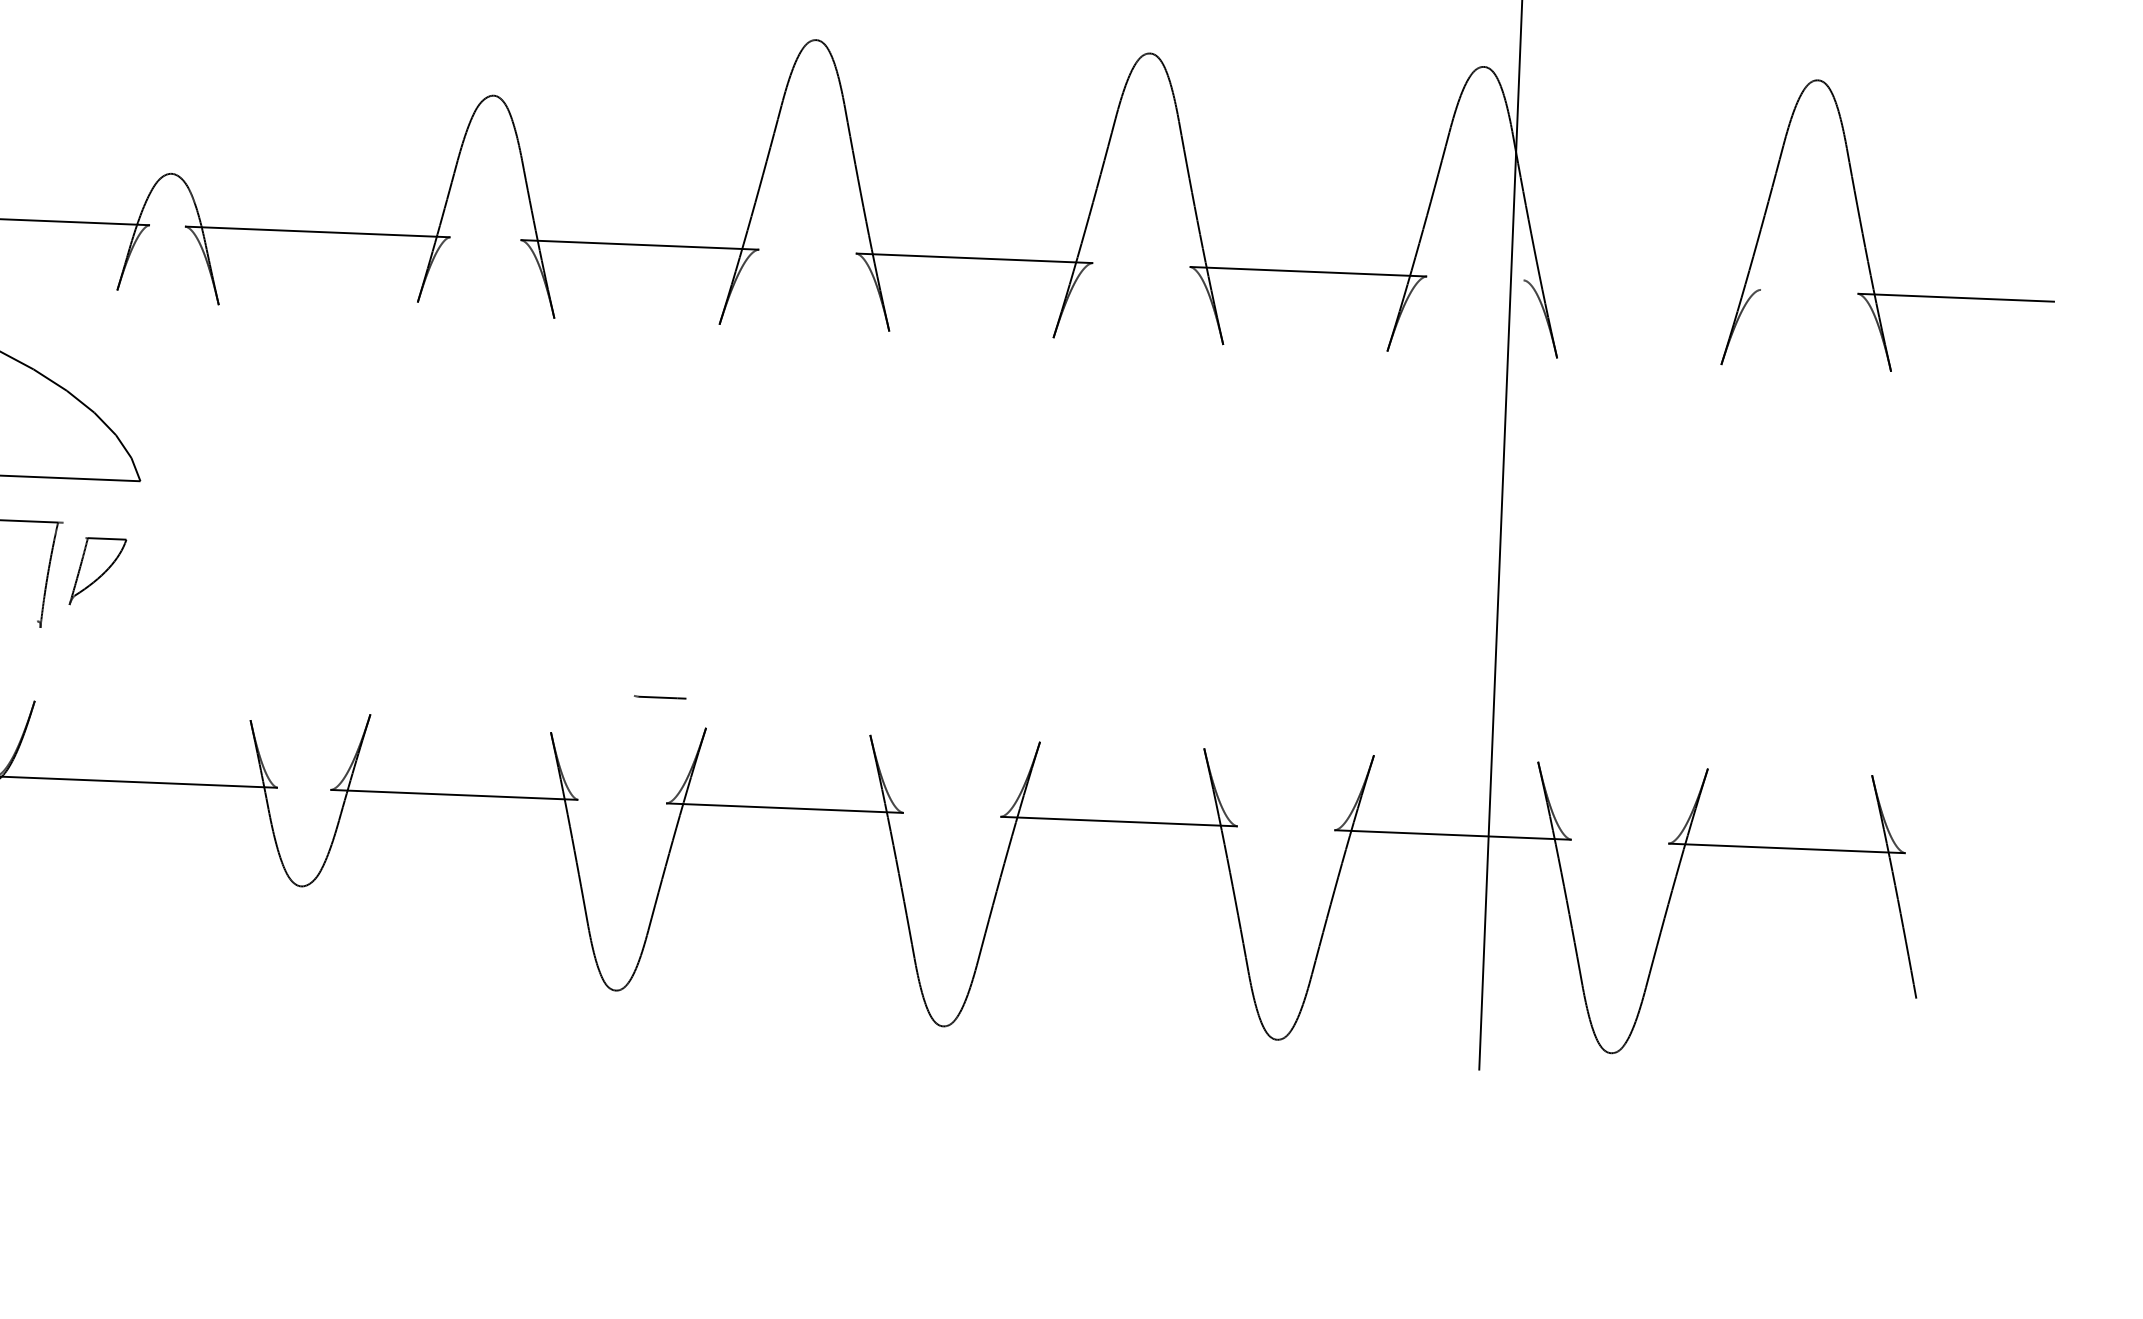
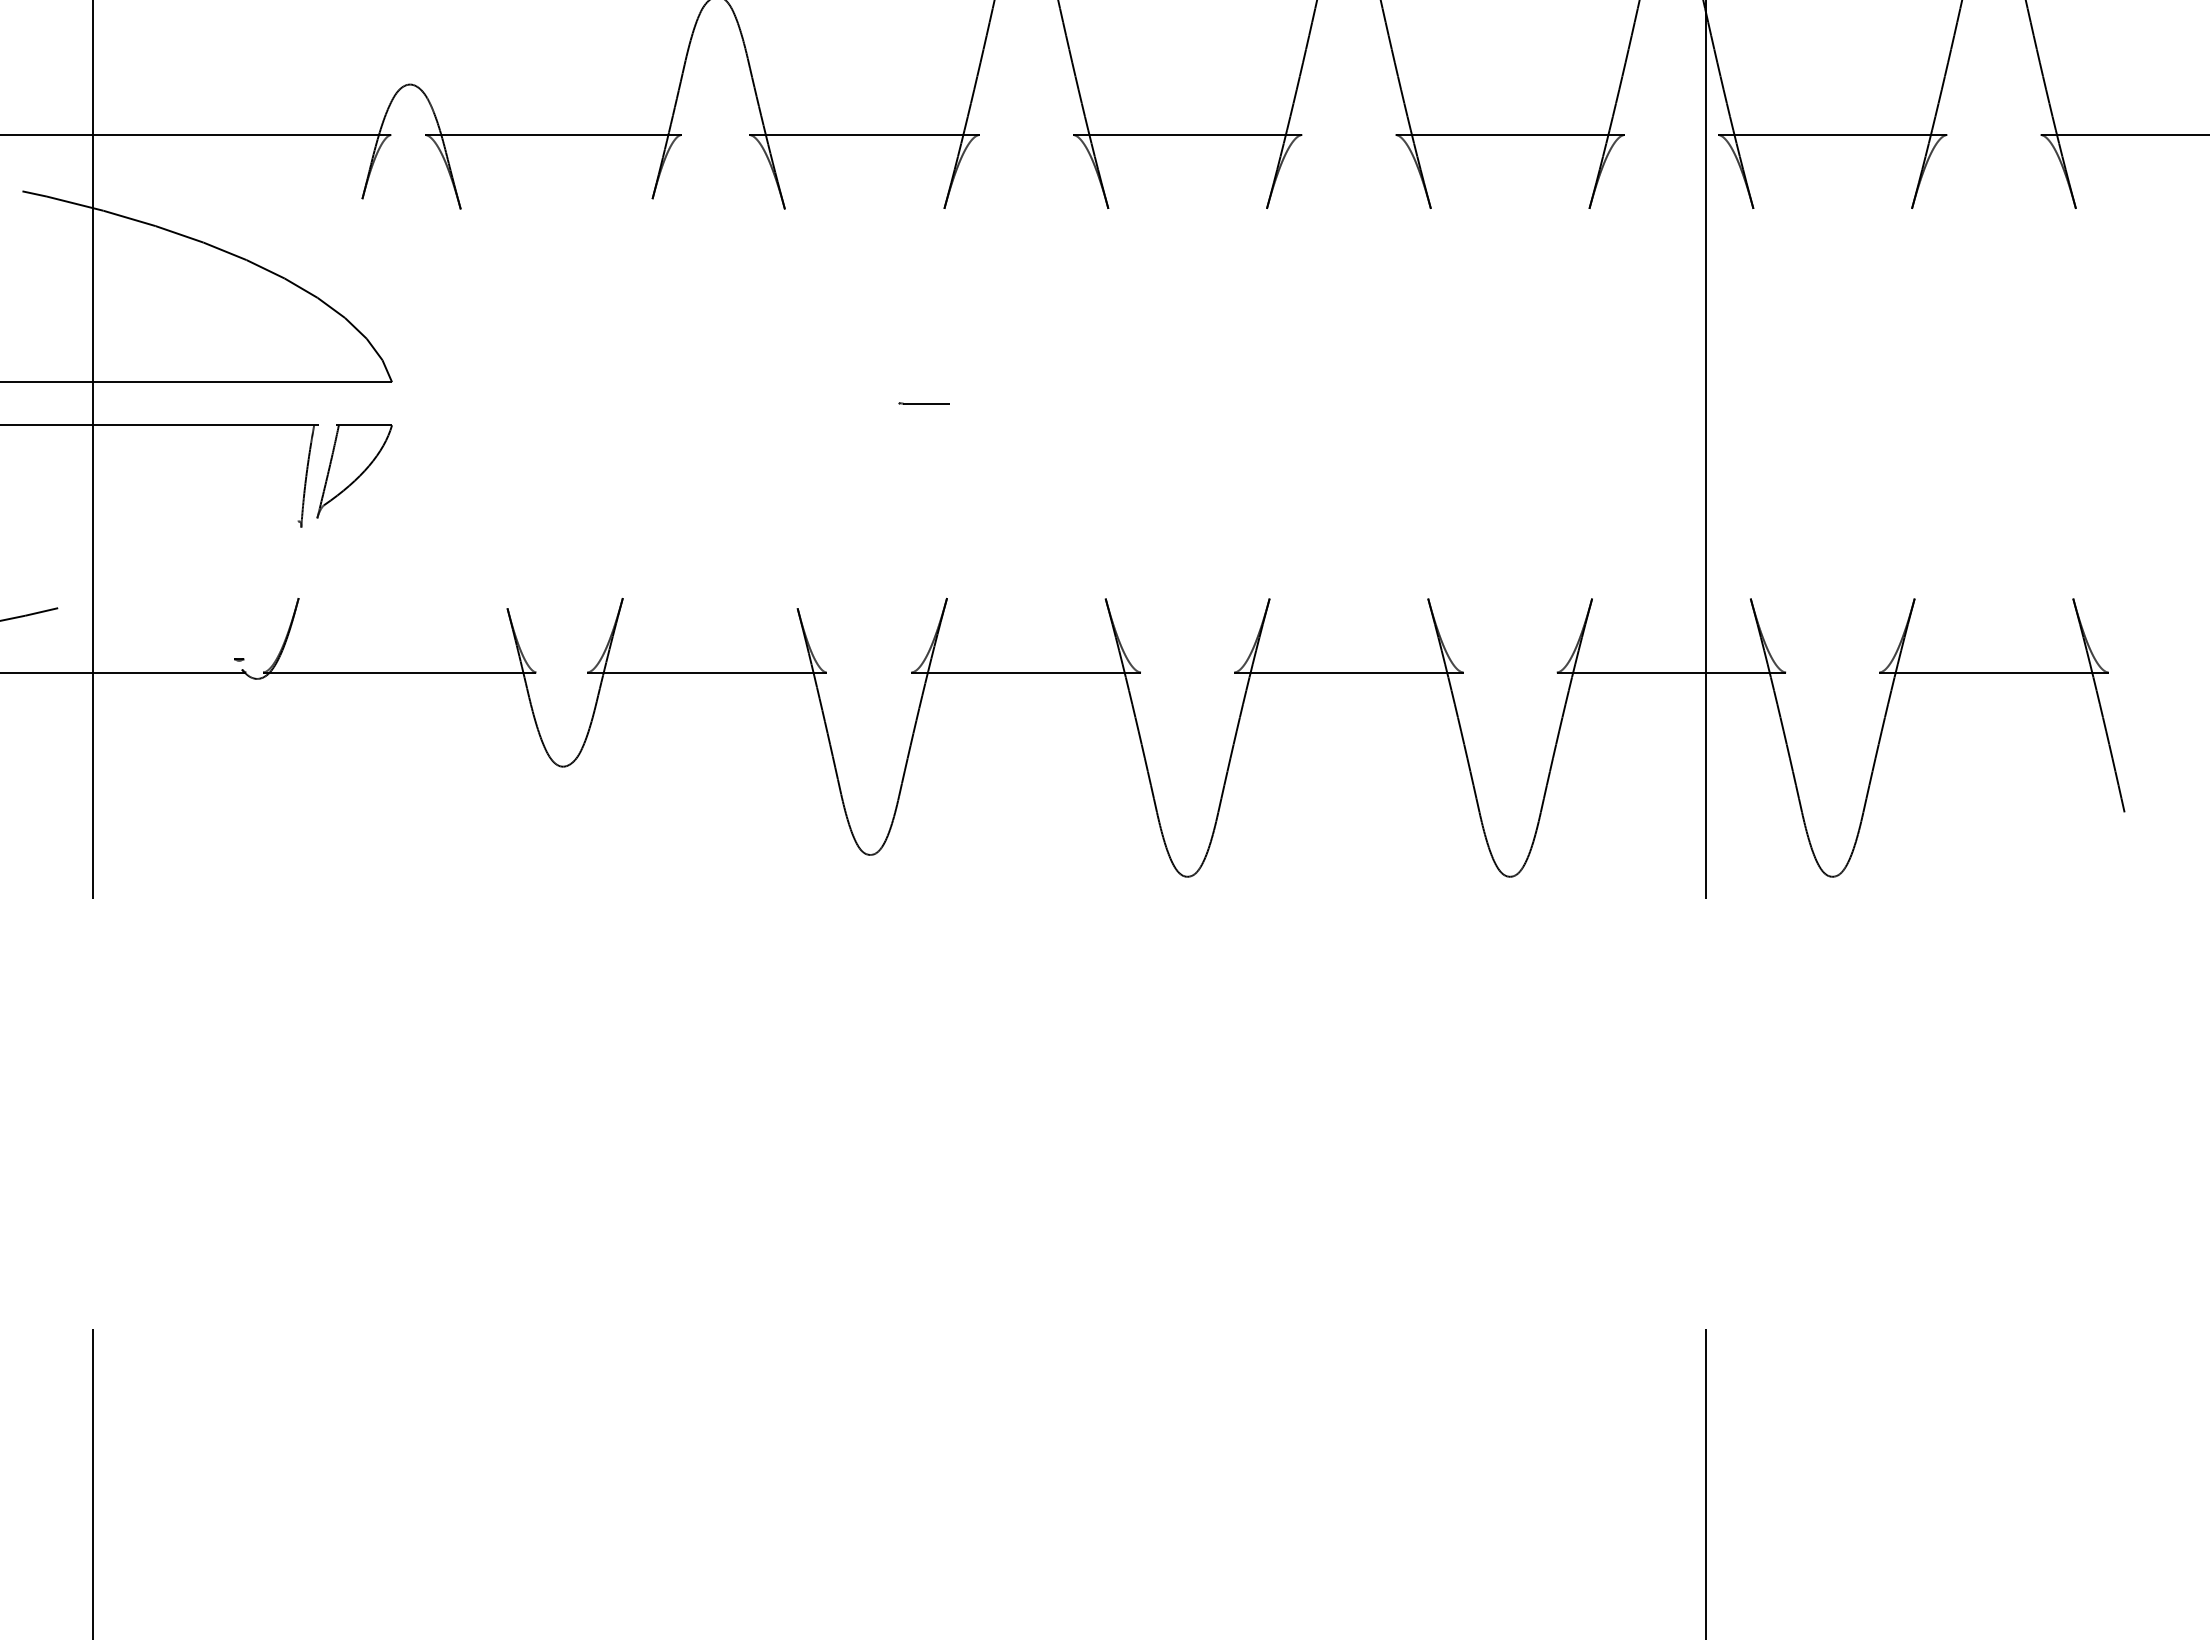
line: (1642, 284) -> (1832, 134), added
part: (97, 572) -> (354, 471), size x1.43
line: (659, 697) -> (923, 403), moved

